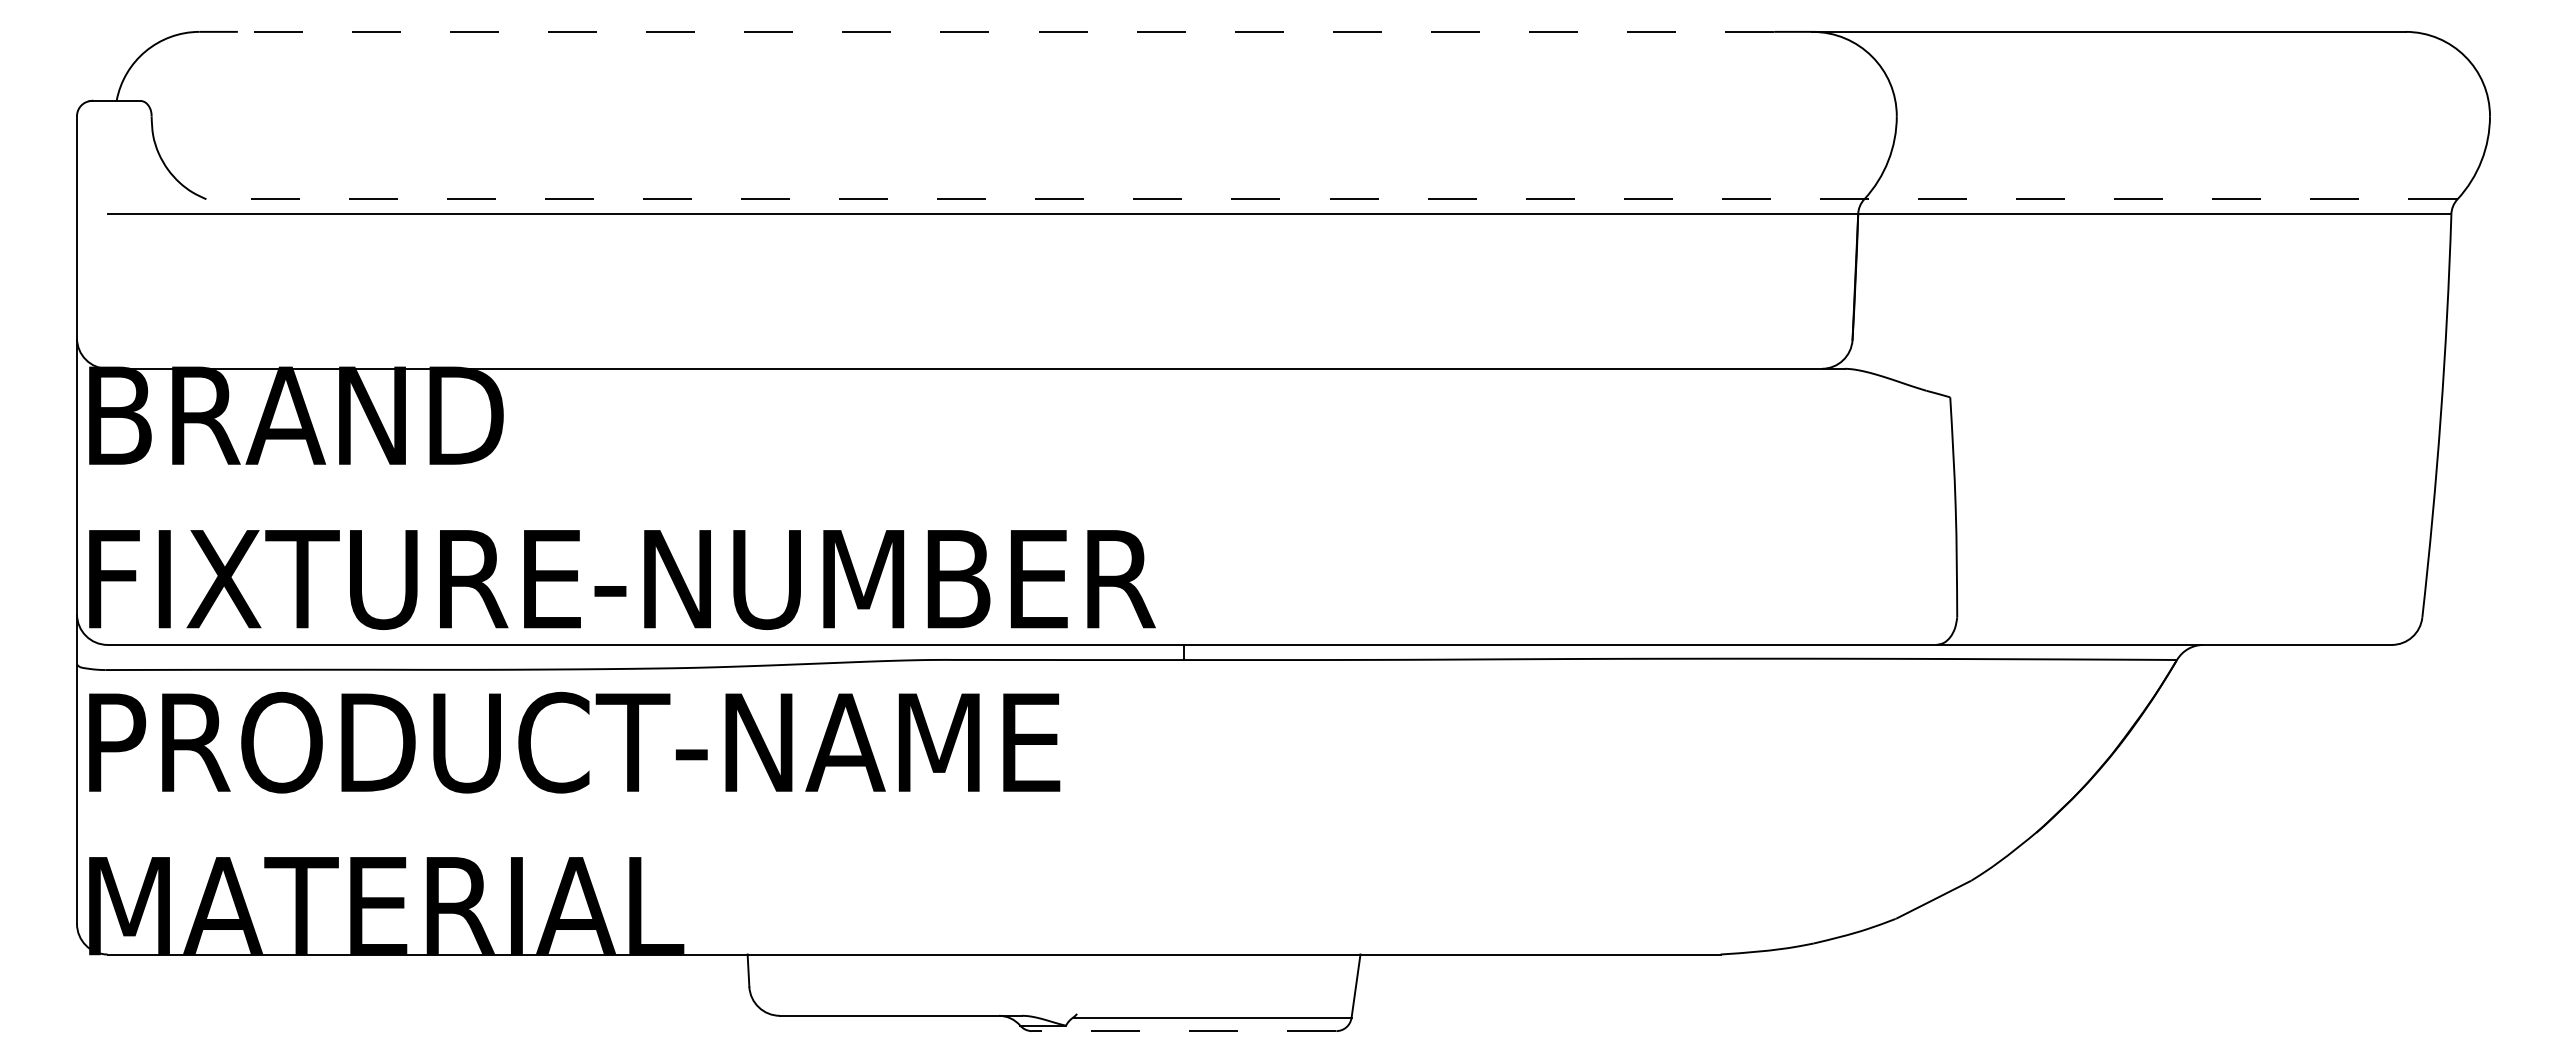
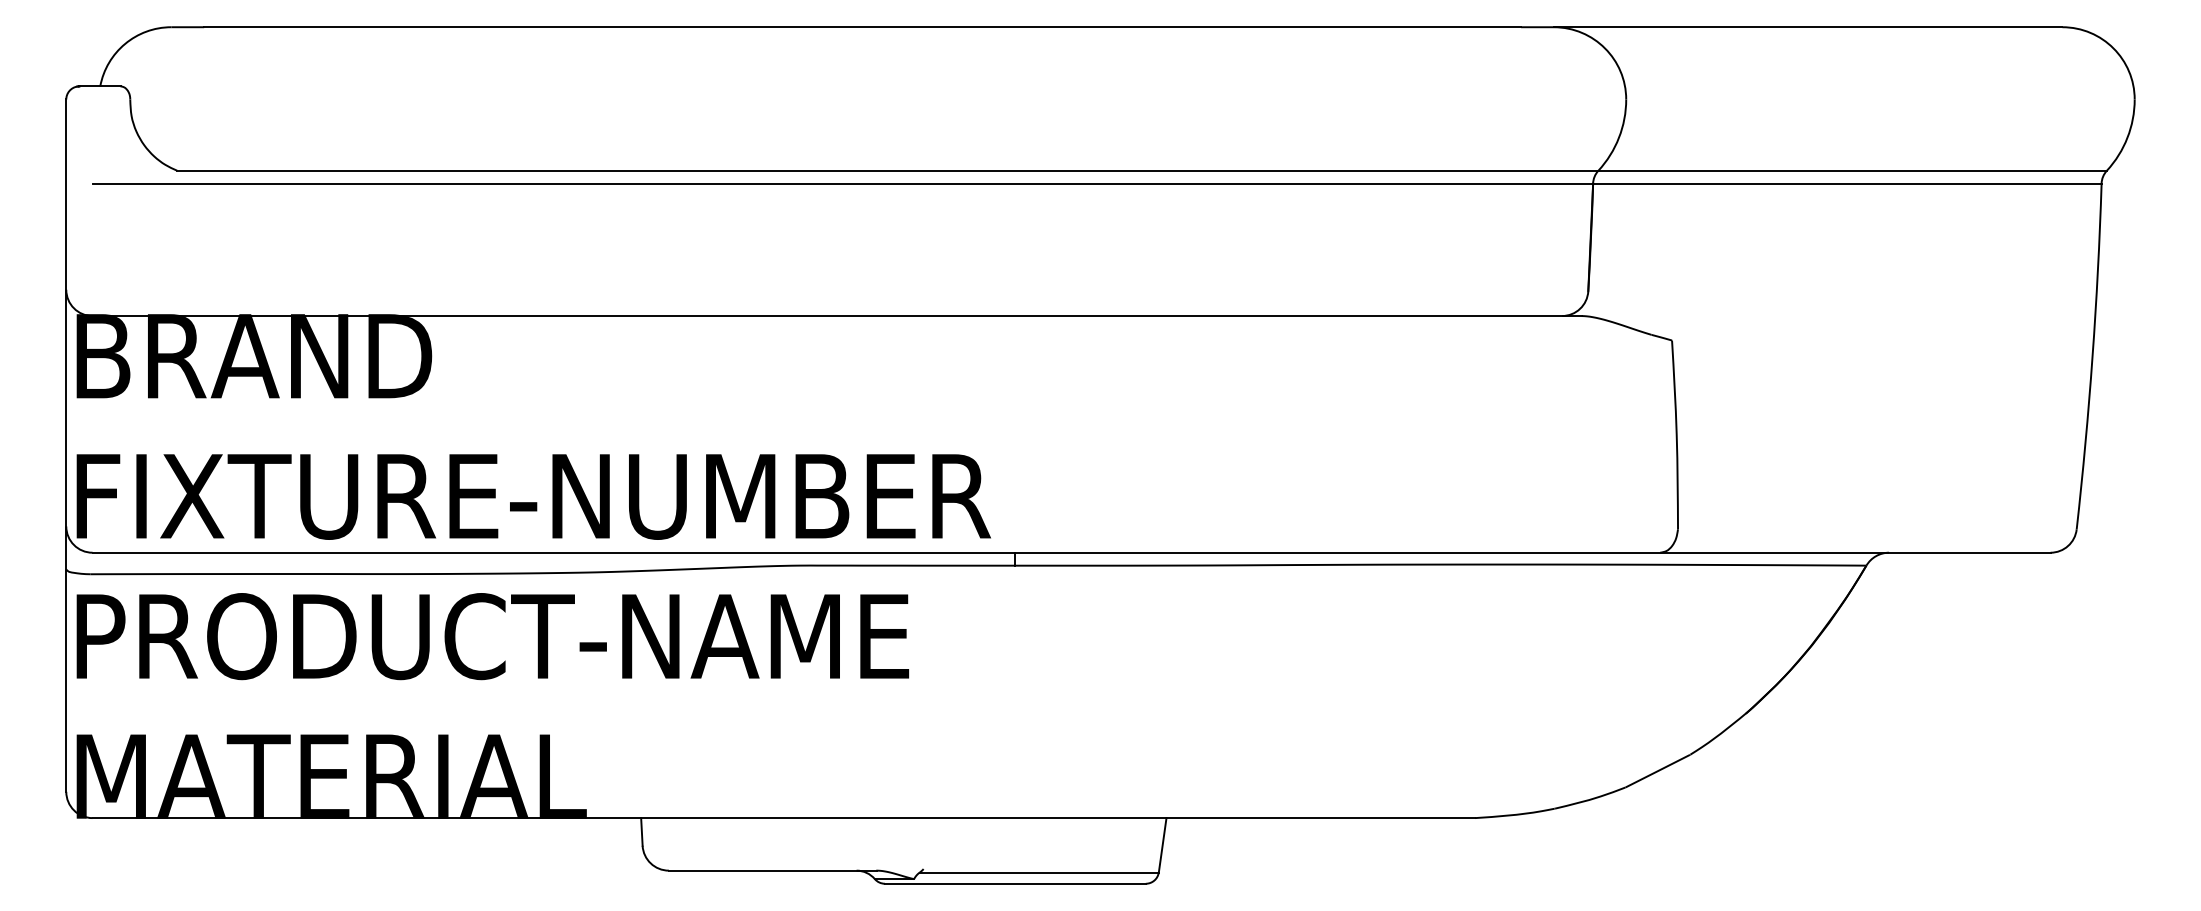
line: (1005, 31) -> (862, 26), dashed -> solid
line: (1331, 199) -> (1141, 170), dashed -> solid
line: (1183, 1031) -> (1014, 884), dashed -> solid

